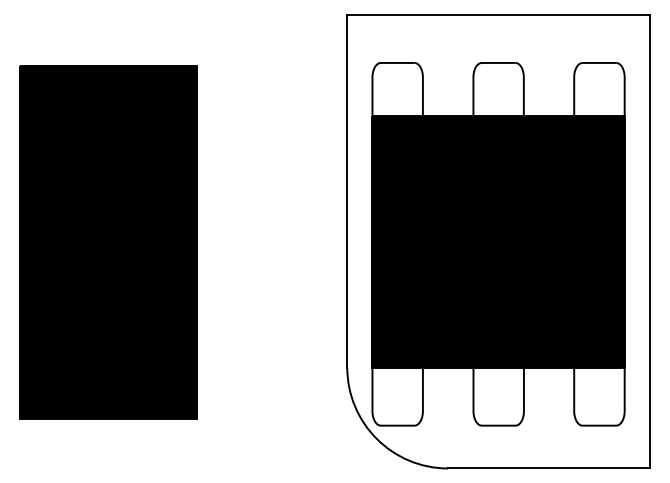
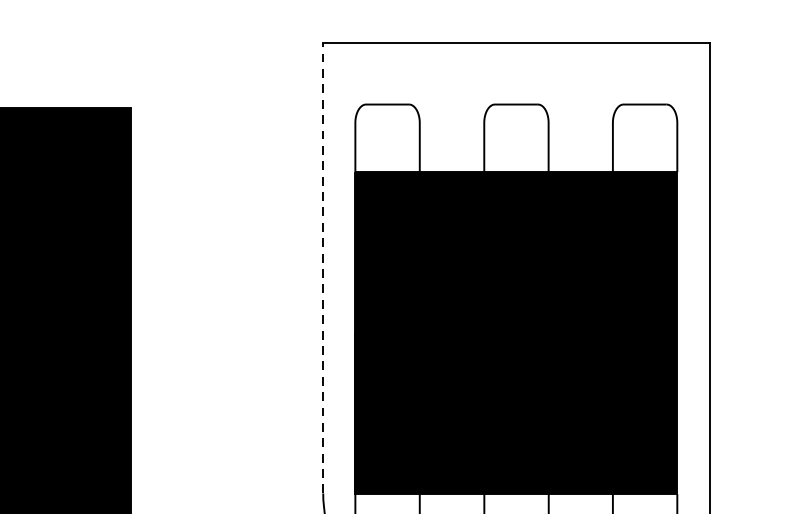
line: (347, 191) -> (323, 268), solid -> dashed

